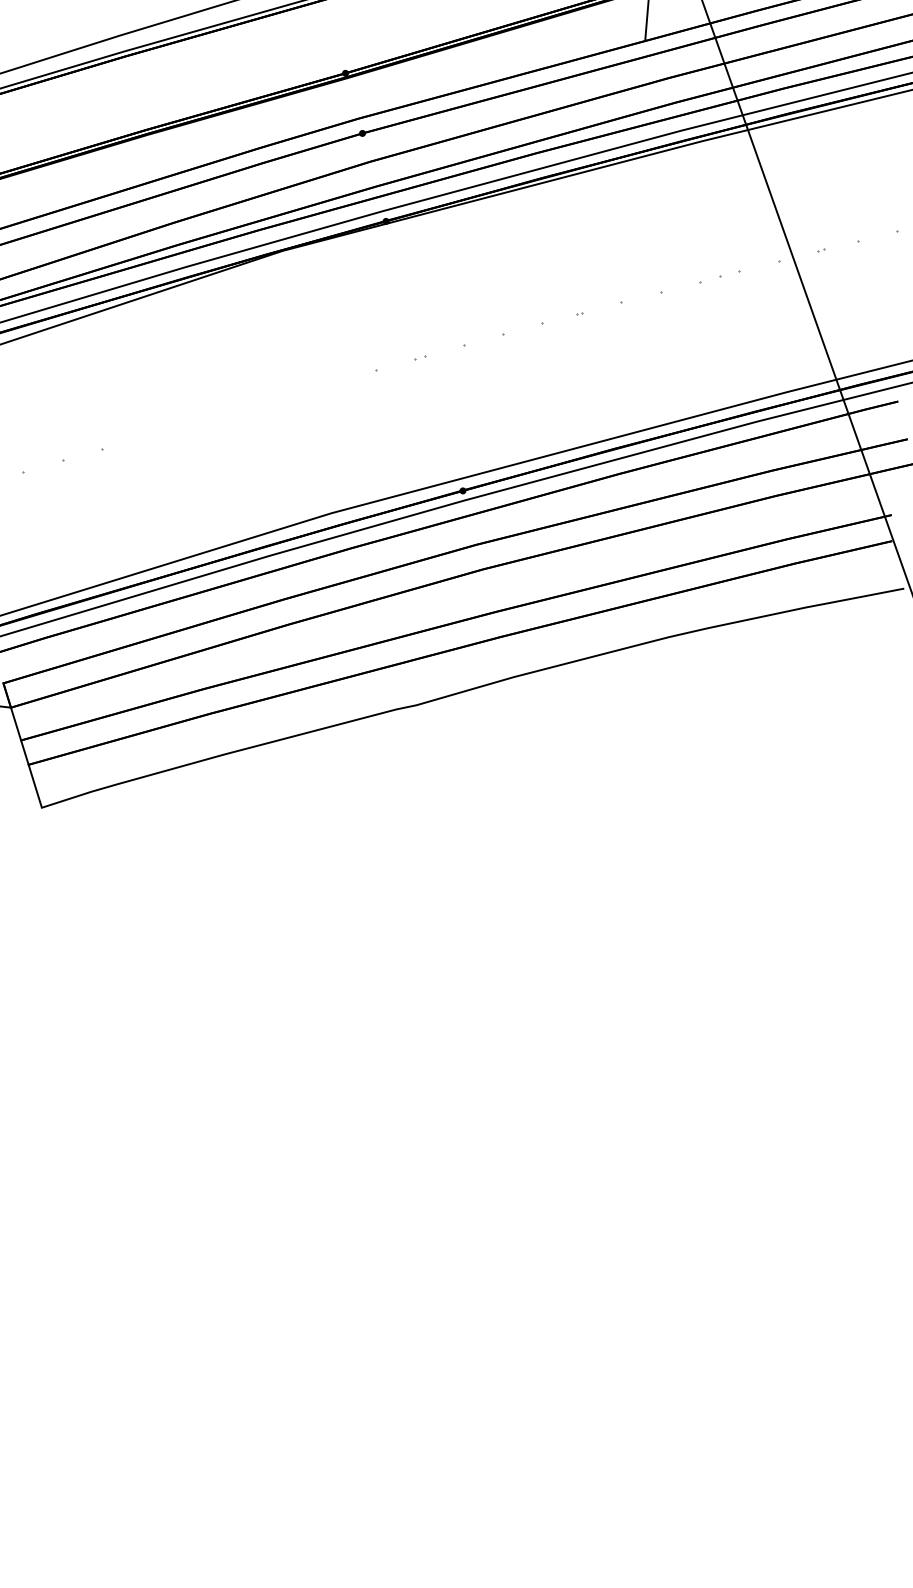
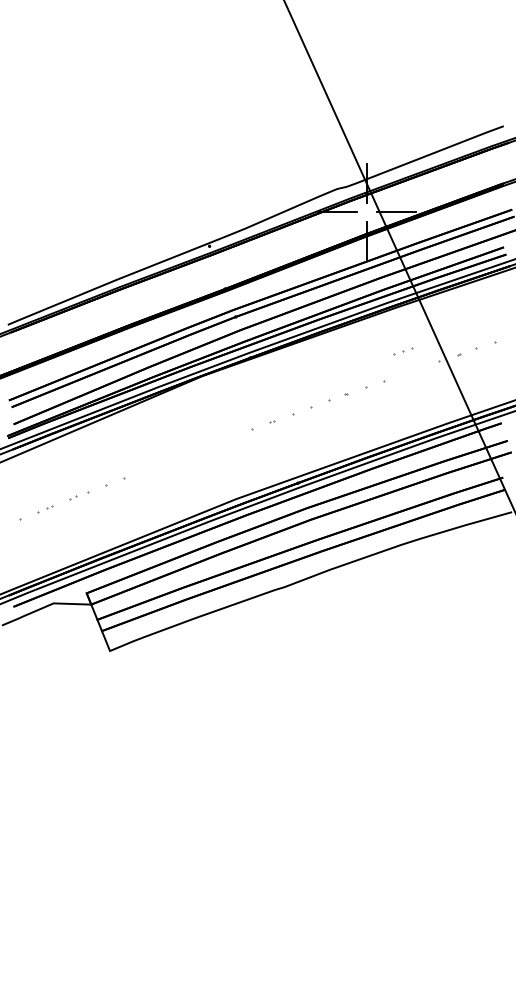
part: (721, 278) -> (403, 351), moved

